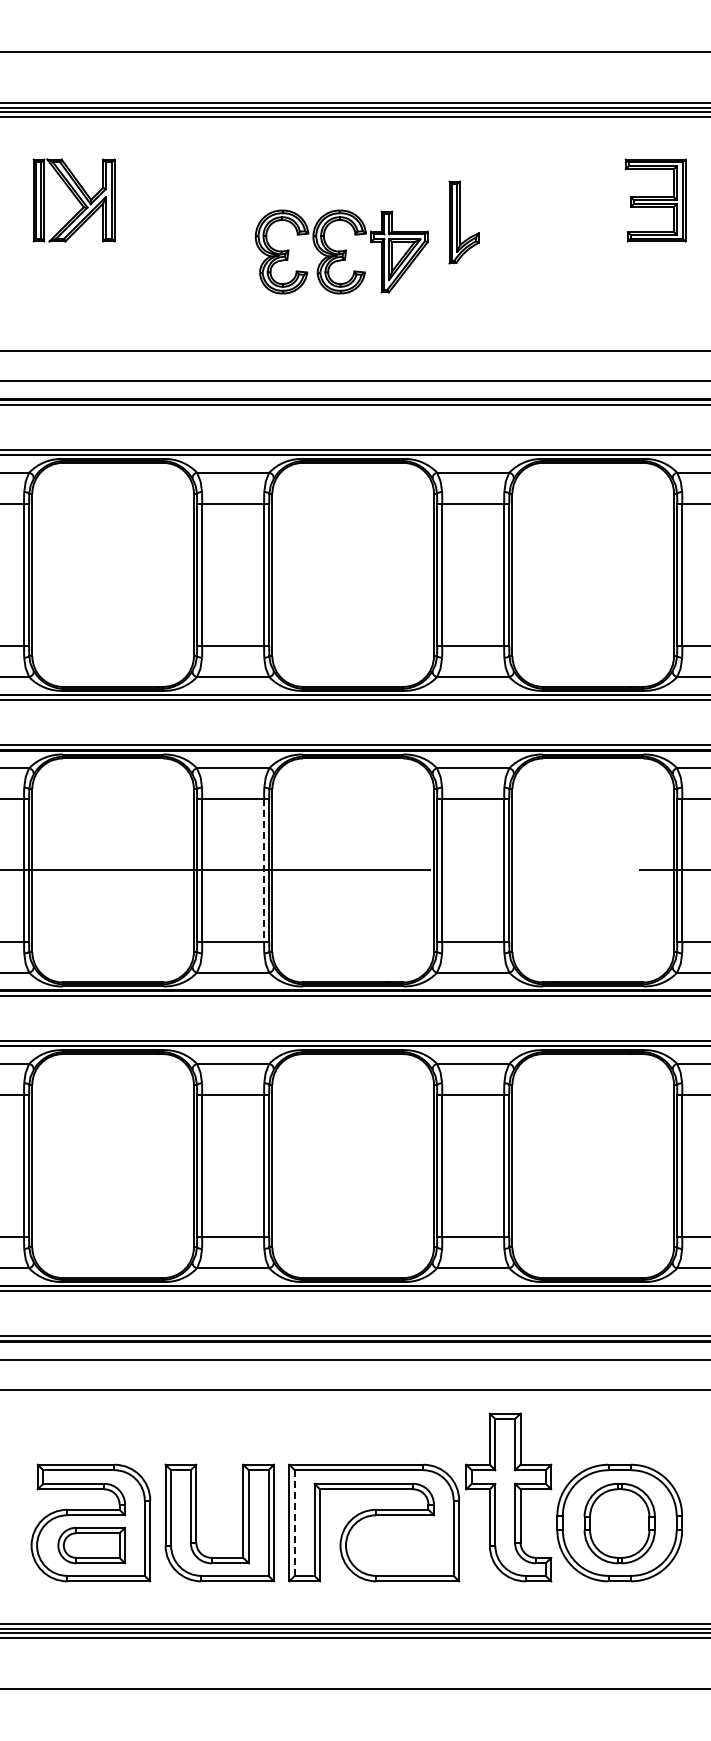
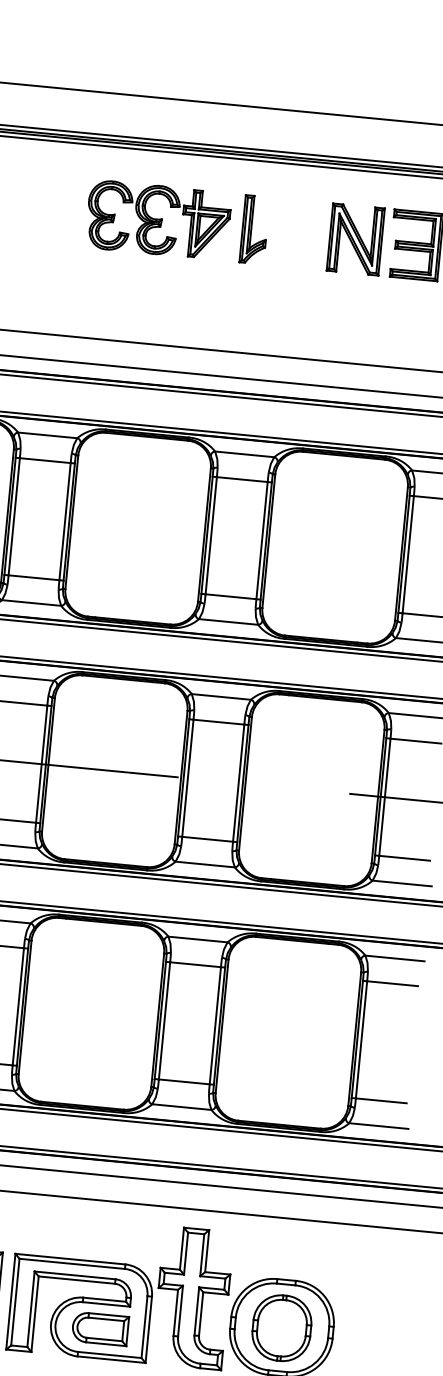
part: (581, 200) -> (355, 239), added
part: (463, 222) -> (254, 229), moved
part: (341, 251) -> (158, 219), moved
line: (264, 871) -> (41, 765), dashed -> solid
line: (294, 1523) -> (15, 1302), dashed -> solid
part: (400, 1545) -> (100, 1328), added

